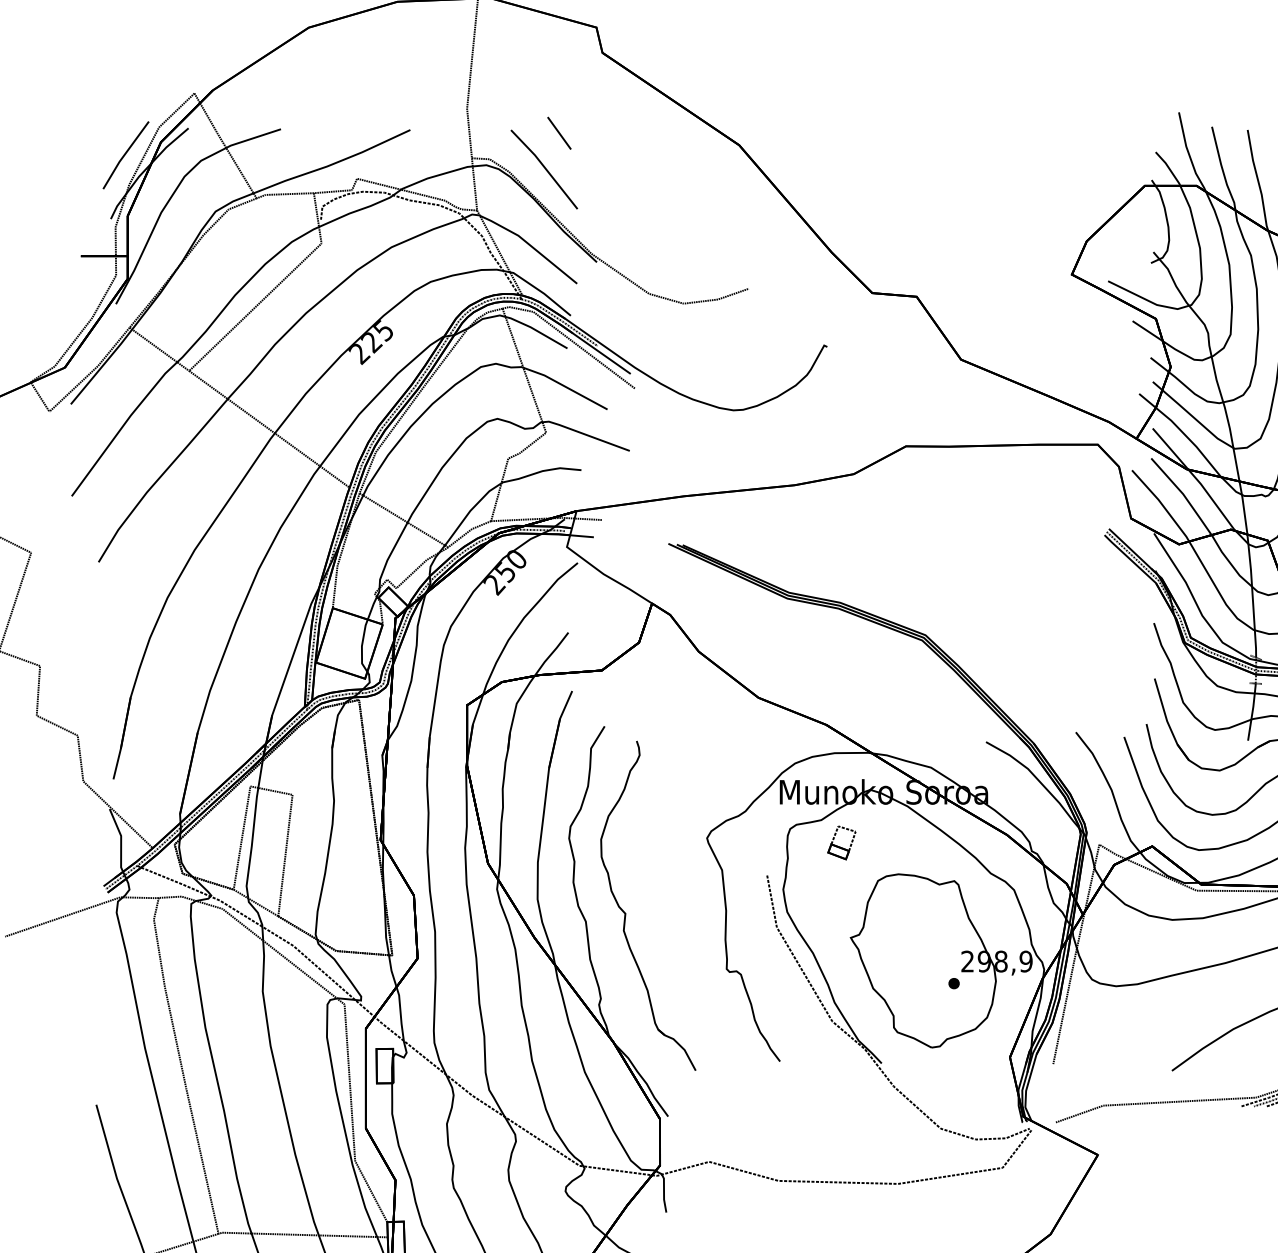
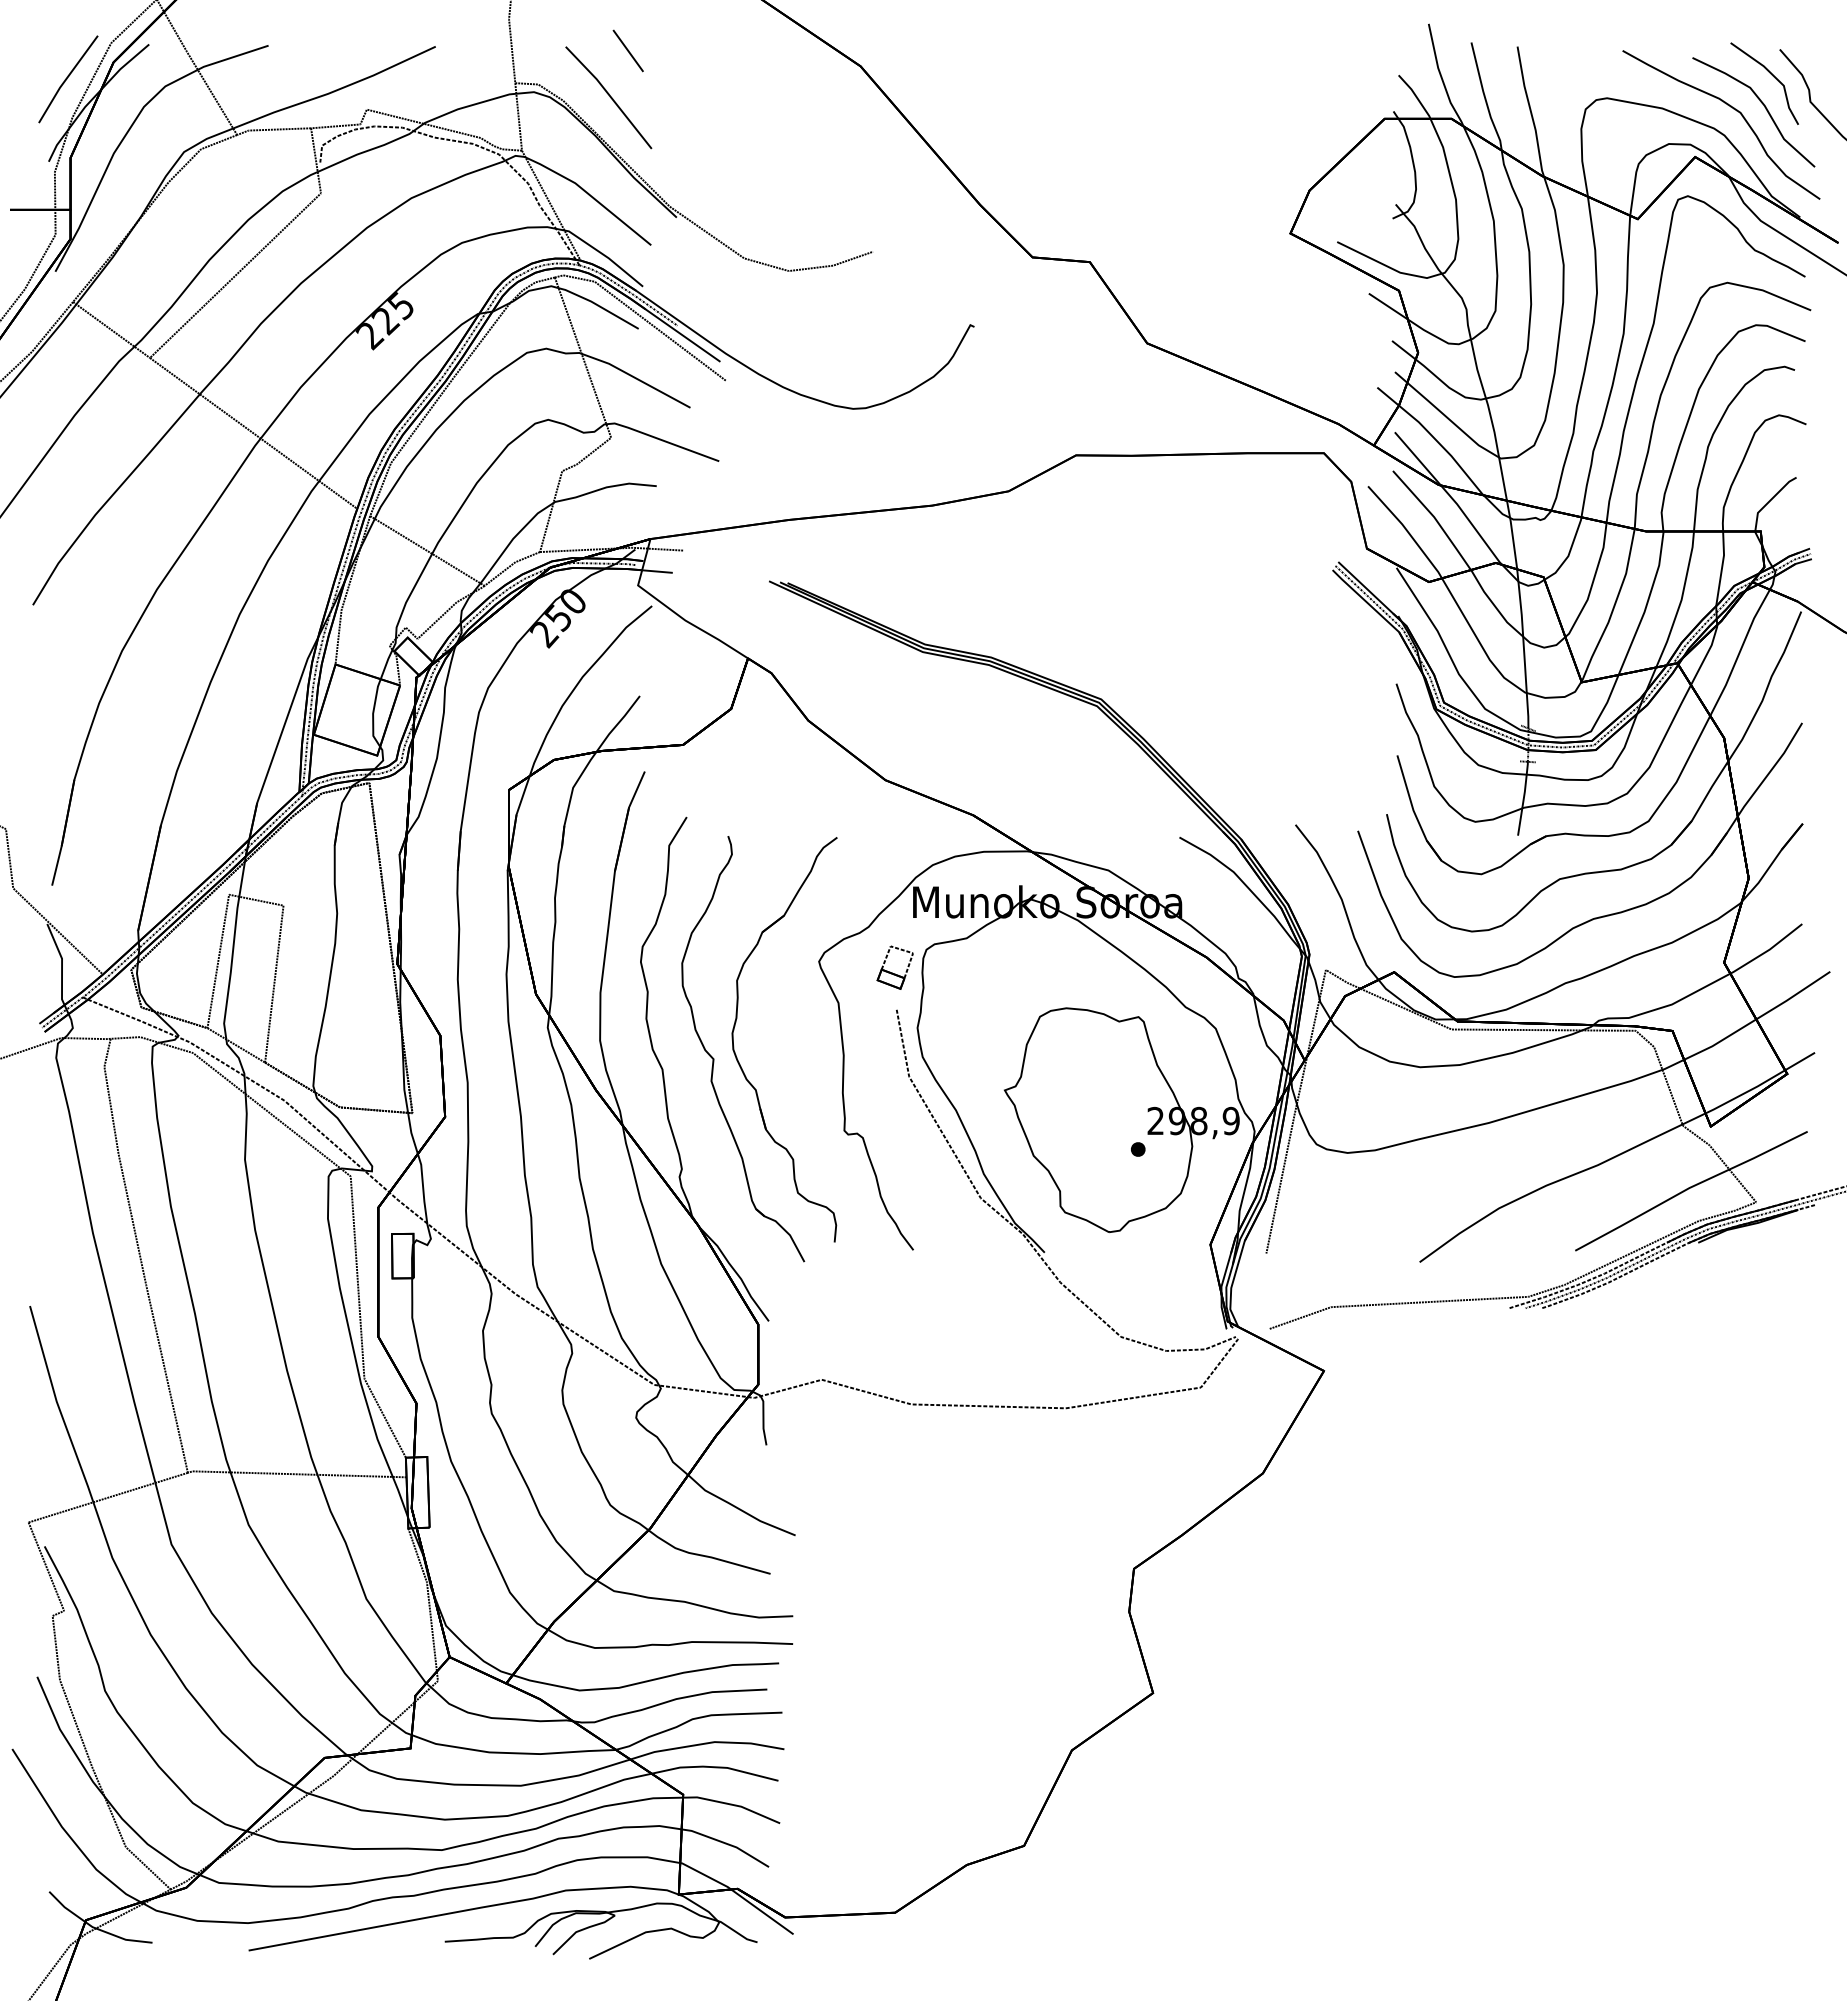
part: (841, 842) -> (894, 967), moved
part: (643, 910) -> (736, 1054), added

